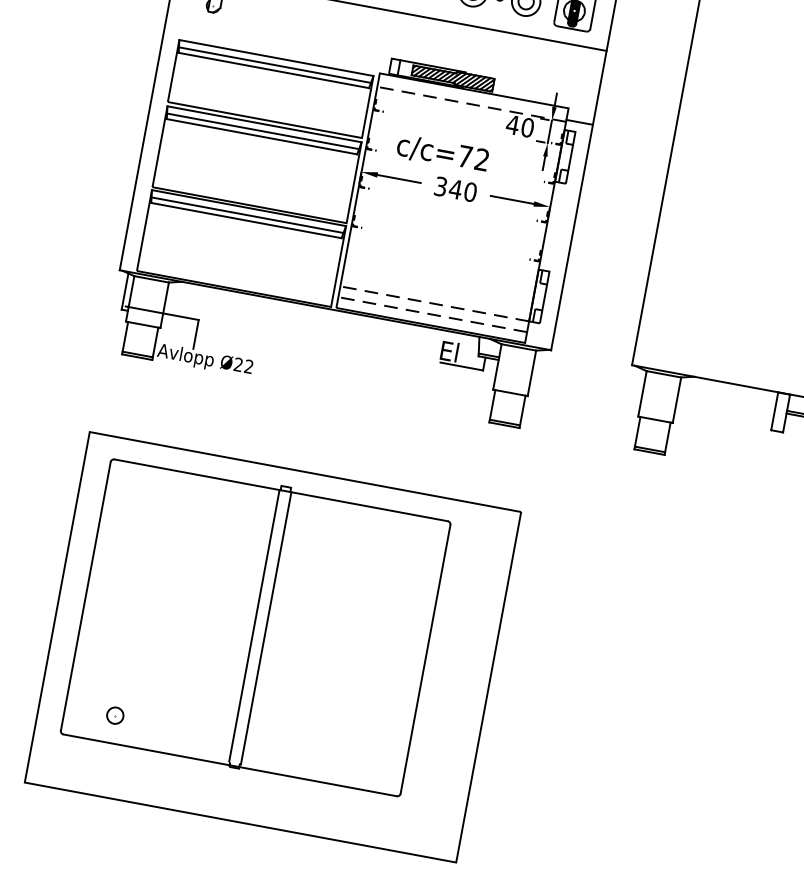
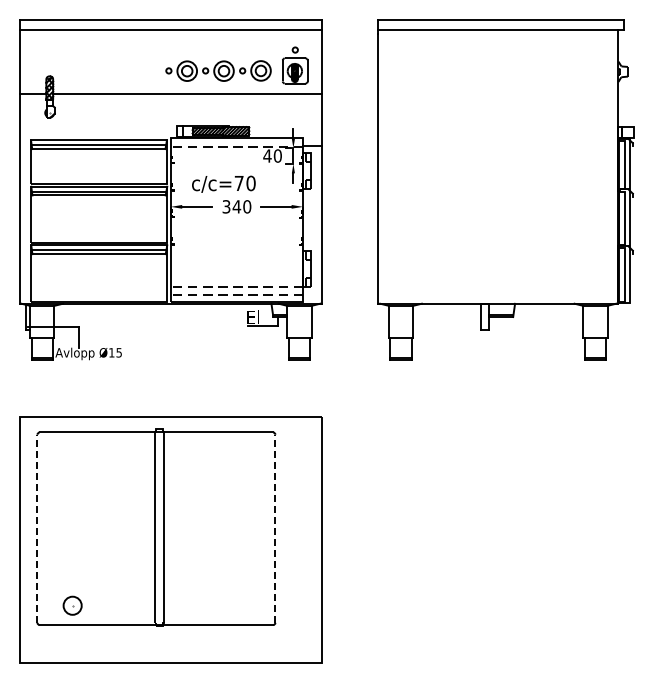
text: (481, 159) -> (250, 183), c/c=72 -> c/c=70
text: (243, 365) -> (115, 352), Ø22 -> Ø15
line: (85, 595) -> (37, 528), solid -> dashed
line: (425, 658) -> (275, 528), solid -> dashed
part: (114, 714) -> (71, 605), size x1.6

